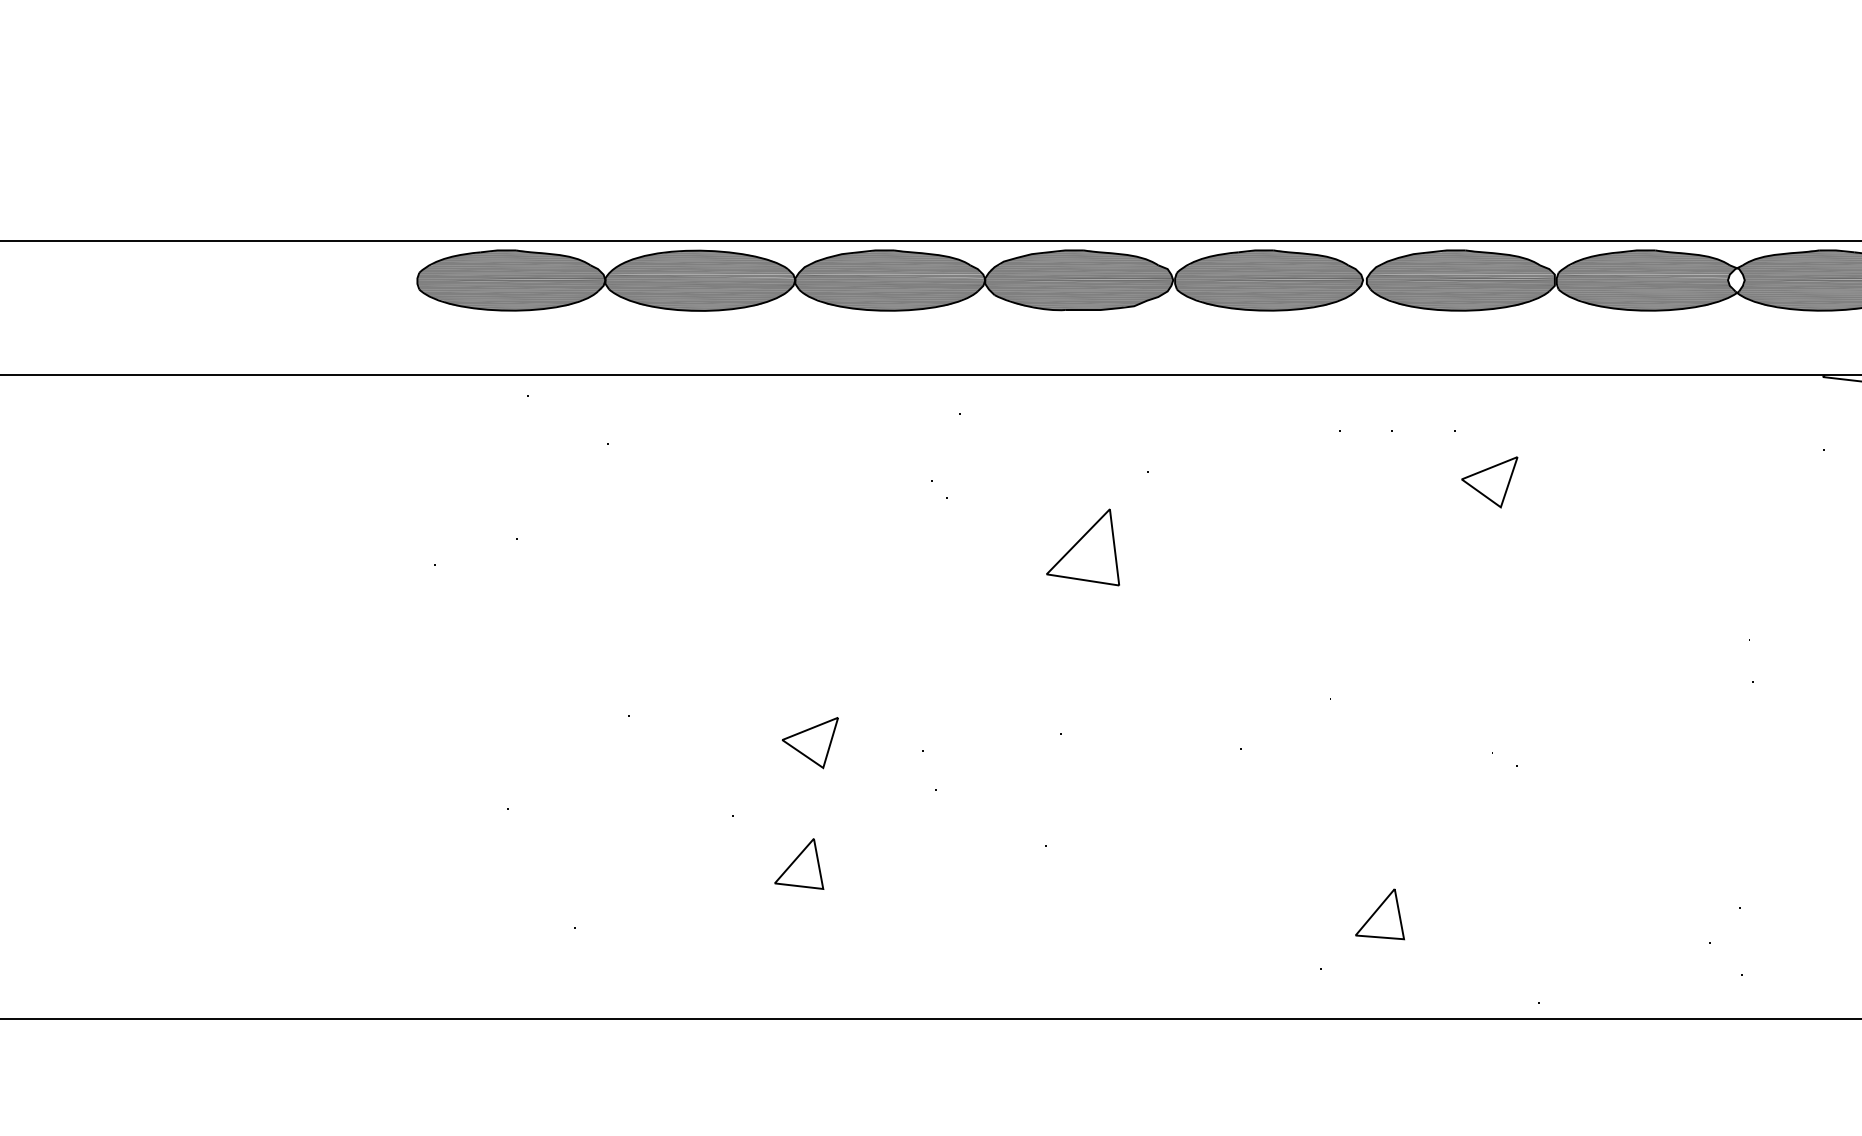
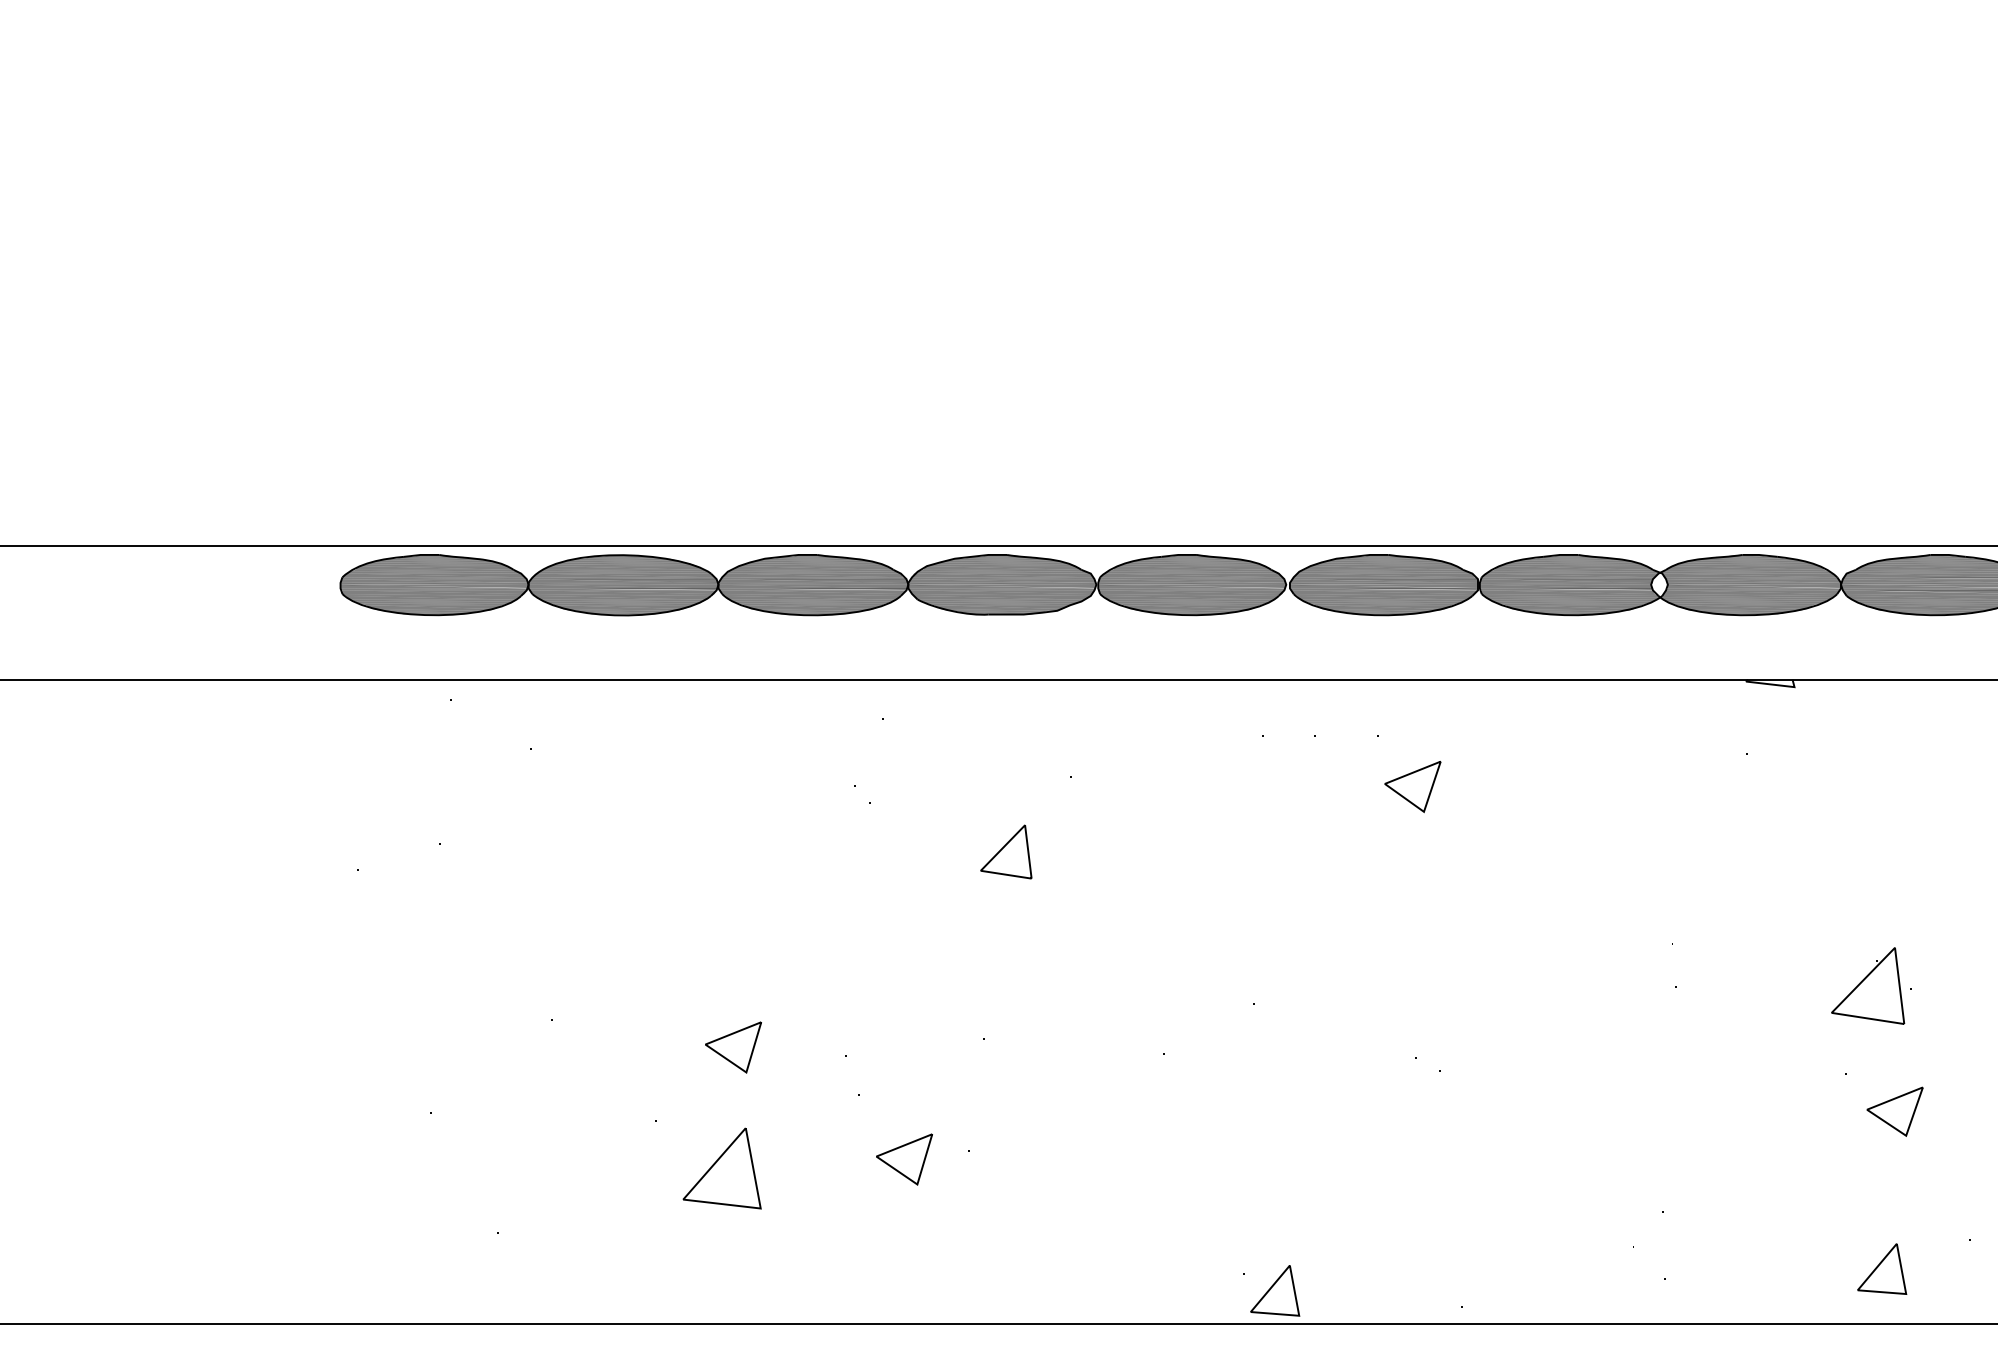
part: (1083, 546) -> (1006, 851), size x0.7
part: (981, 854) -> (904, 1159), added
part: (799, 863) -> (722, 1168), size x1.6
part: (1380, 913) -> (1275, 1290), moved

